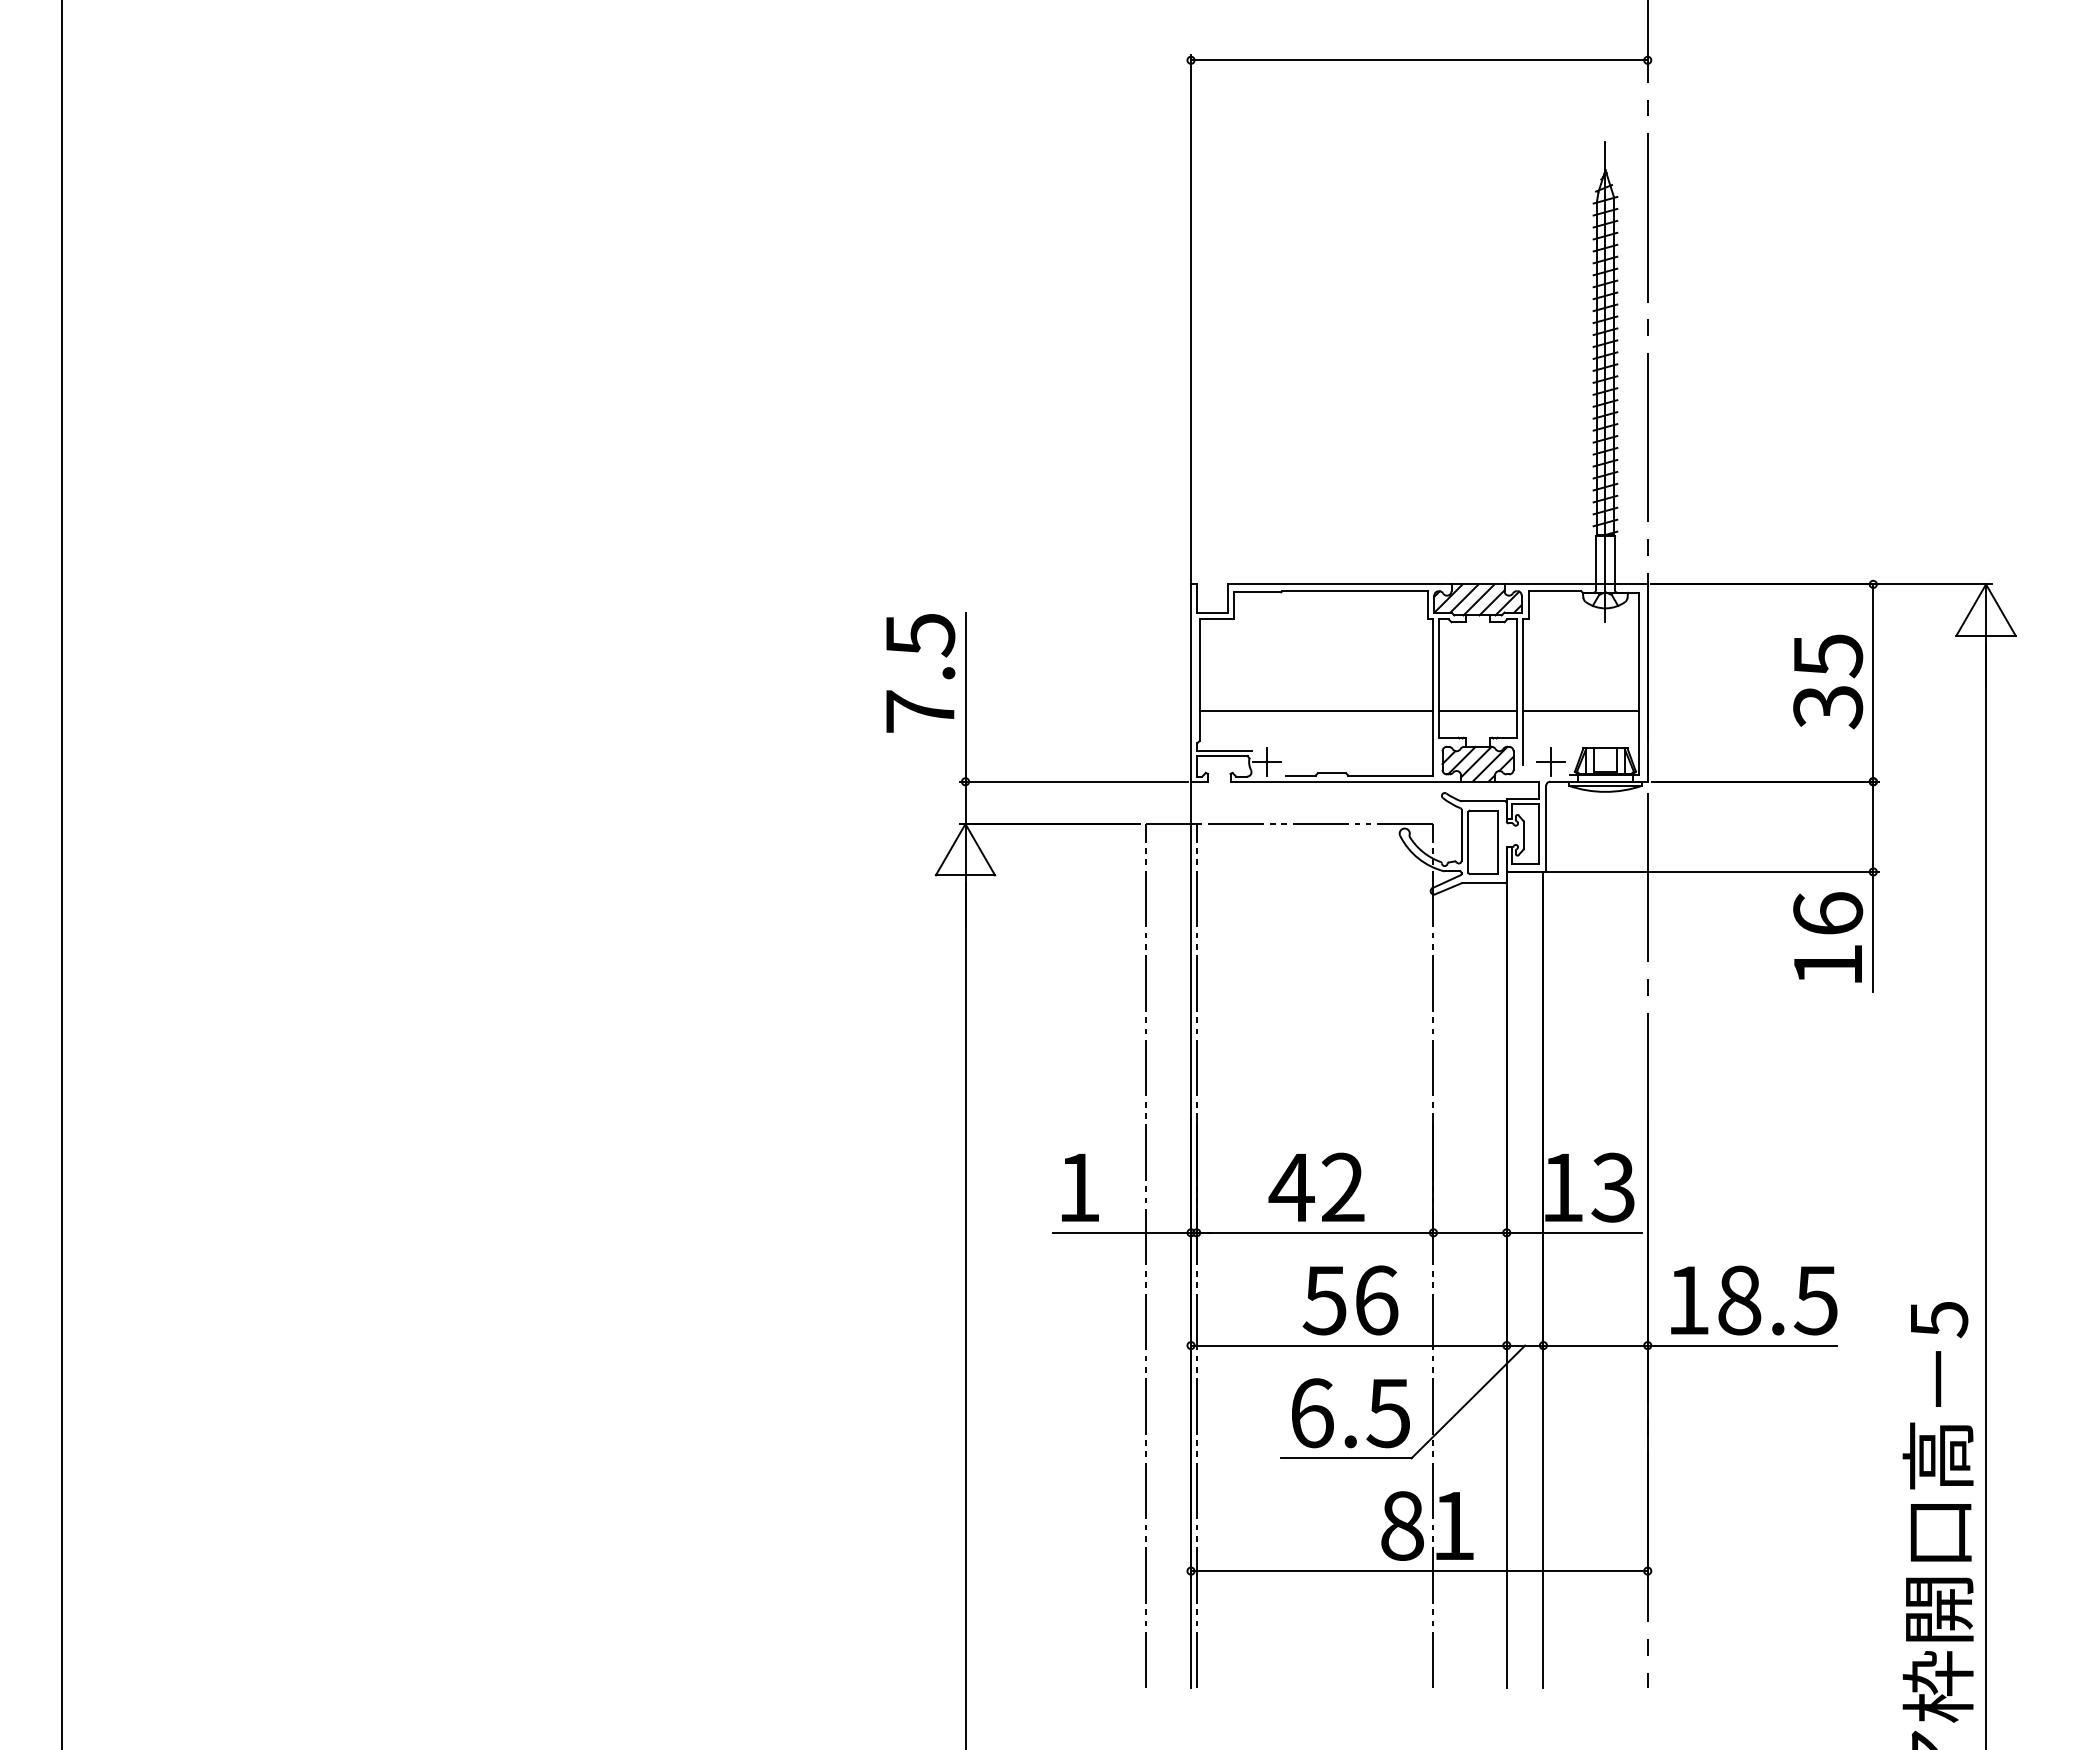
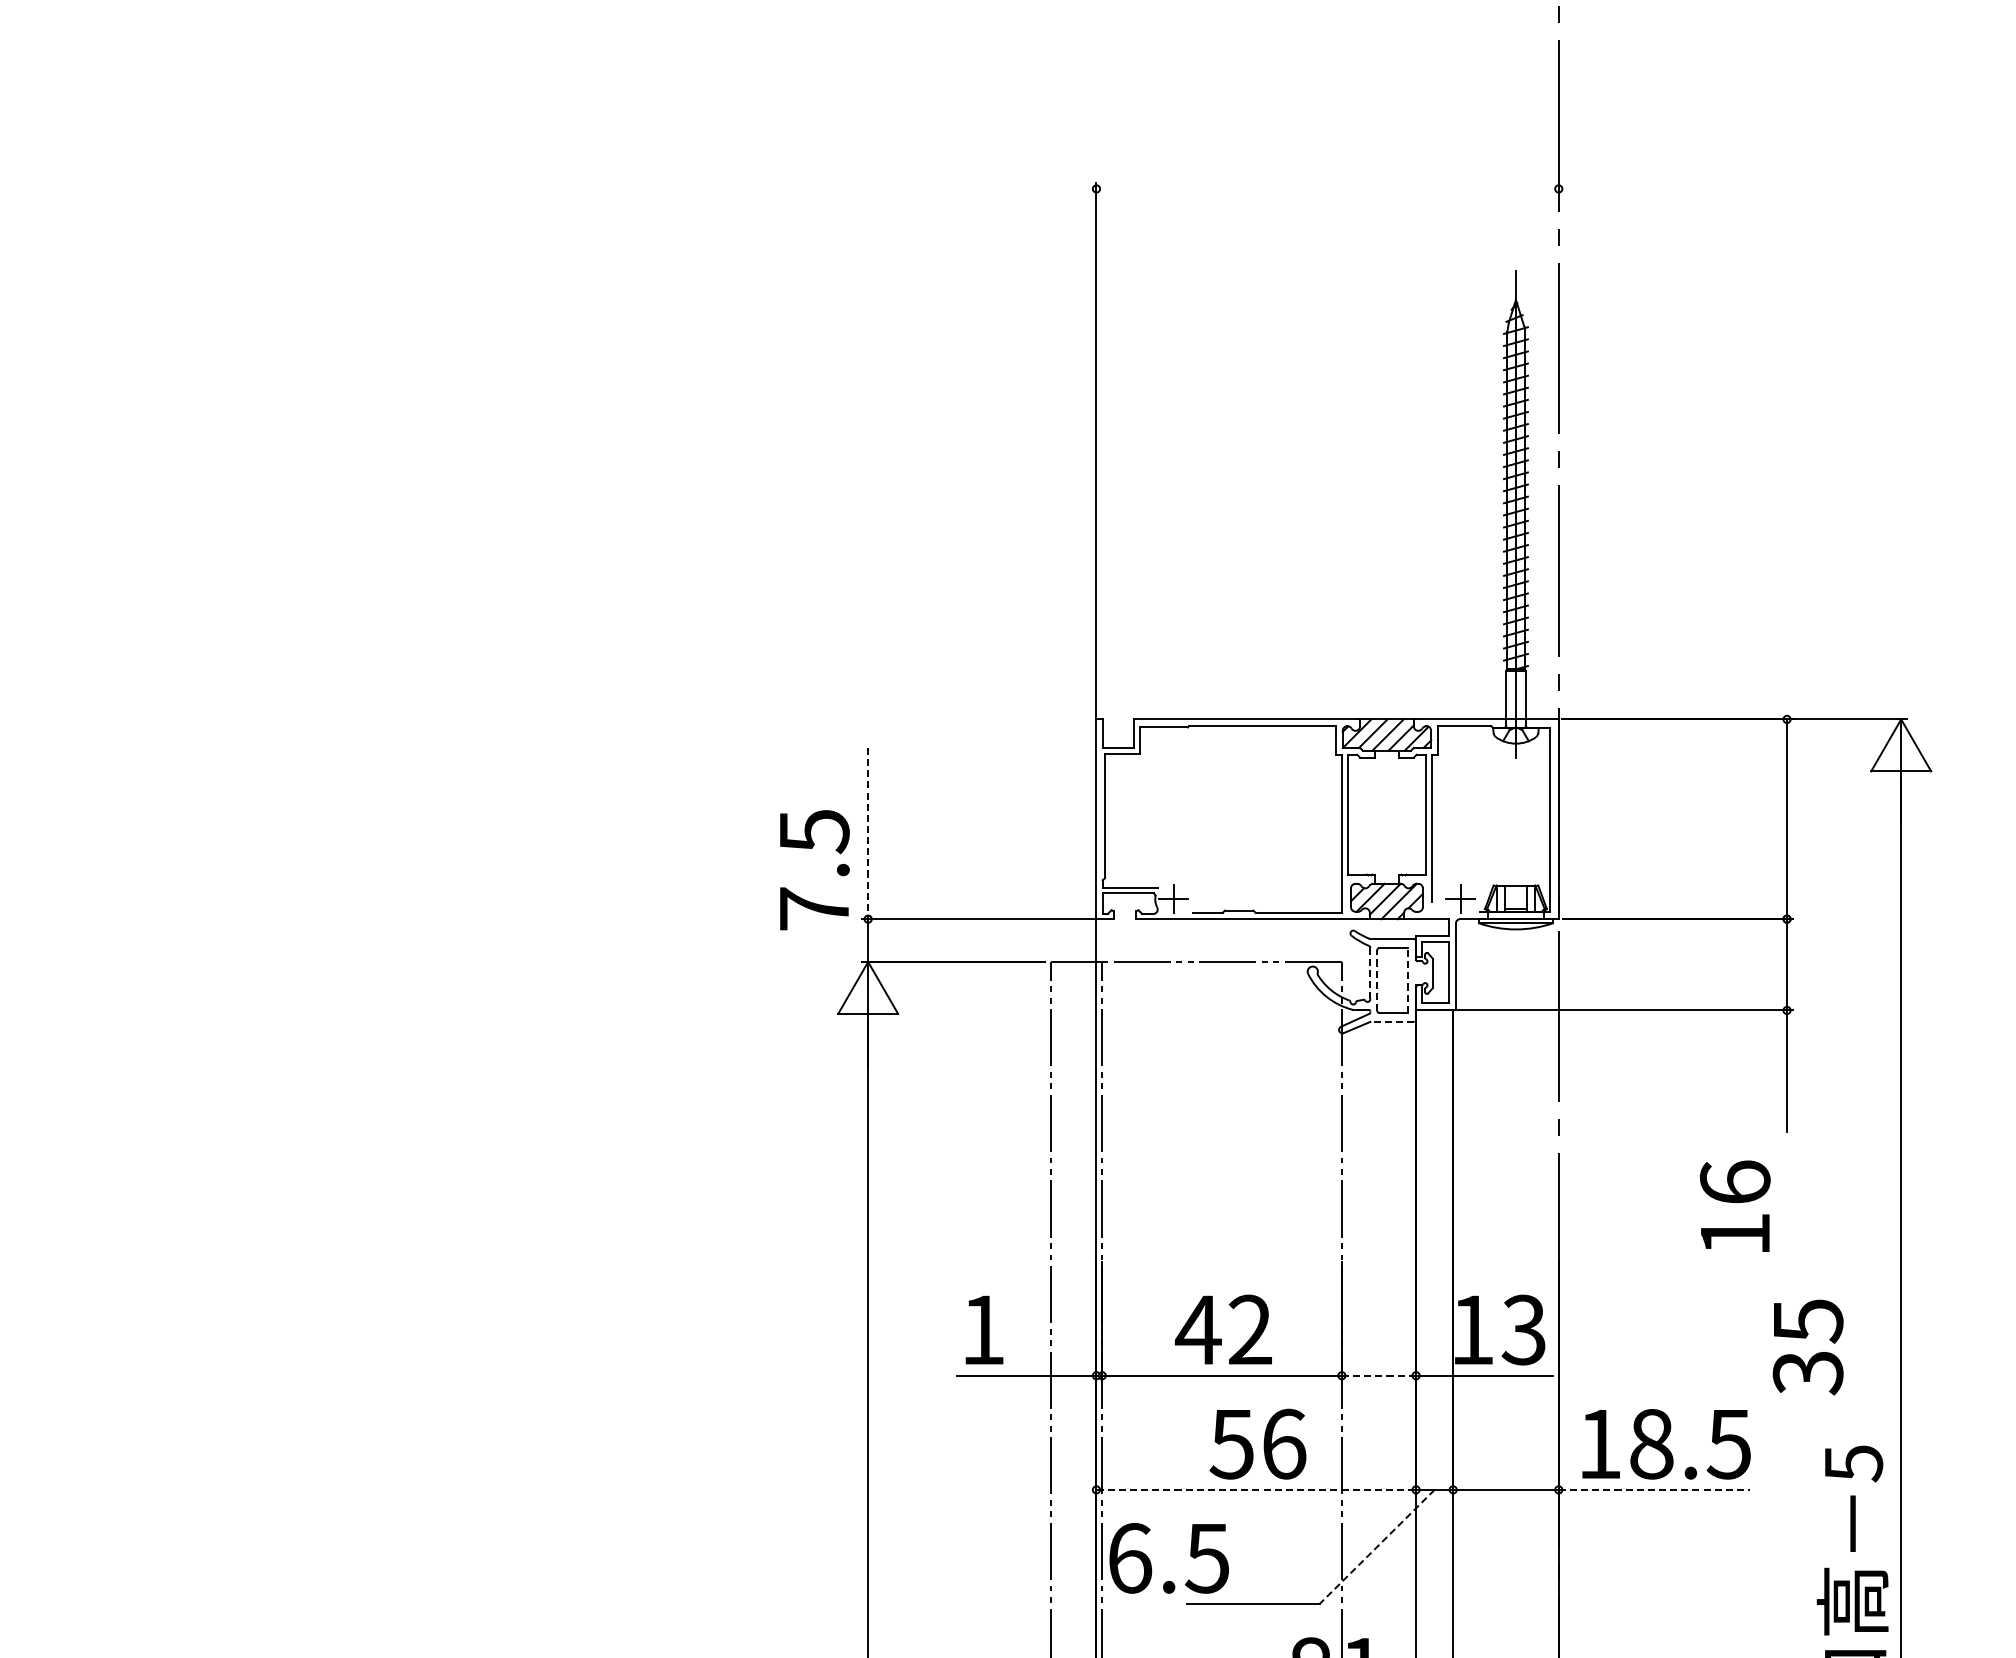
line: (1419, 60) -> (1327, 189), removed
text: (920, 673) -> (814, 870), moved
text: (1828, 681) -> (1808, 1347), moved
line: (965, 697) -> (868, 833), solid -> dashed
line: (1316, 711) -> (1223, 848), removed
line: (1477, 711) -> (1386, 848), removed
line: (1580, 711) -> (1490, 848), removed
line: (1461, 835) -> (1370, 973), solid -> dashed
line: (1468, 841) -> (1377, 979), solid -> dashed
line: (1498, 842) -> (1407, 980), solid -> dashed
line: (1483, 883) -> (1392, 1022), solid -> dashed
text: (1828, 937) -> (1735, 1206), moved
line: (1470, 1232) -> (1379, 1375), solid -> dashed
line: (1348, 1345) -> (1255, 1489), solid -> dashed
line: (1742, 1345) -> (1654, 1489), solid -> dashed
line: (1467, 1402) -> (1376, 1547), solid -> dashed
text: (1350, 1413) -> (1168, 1558), moved

